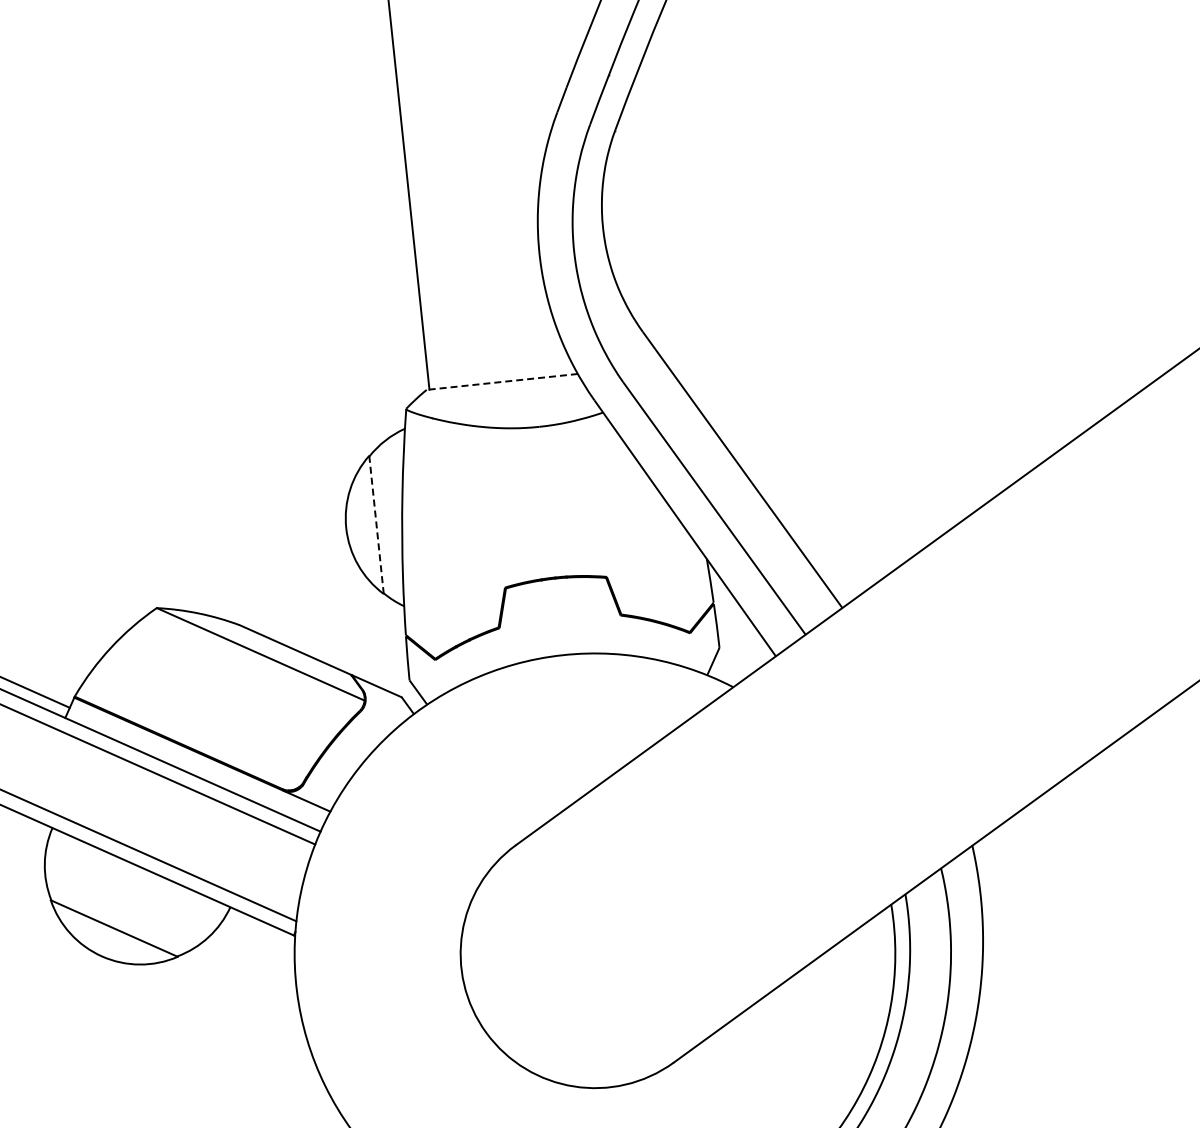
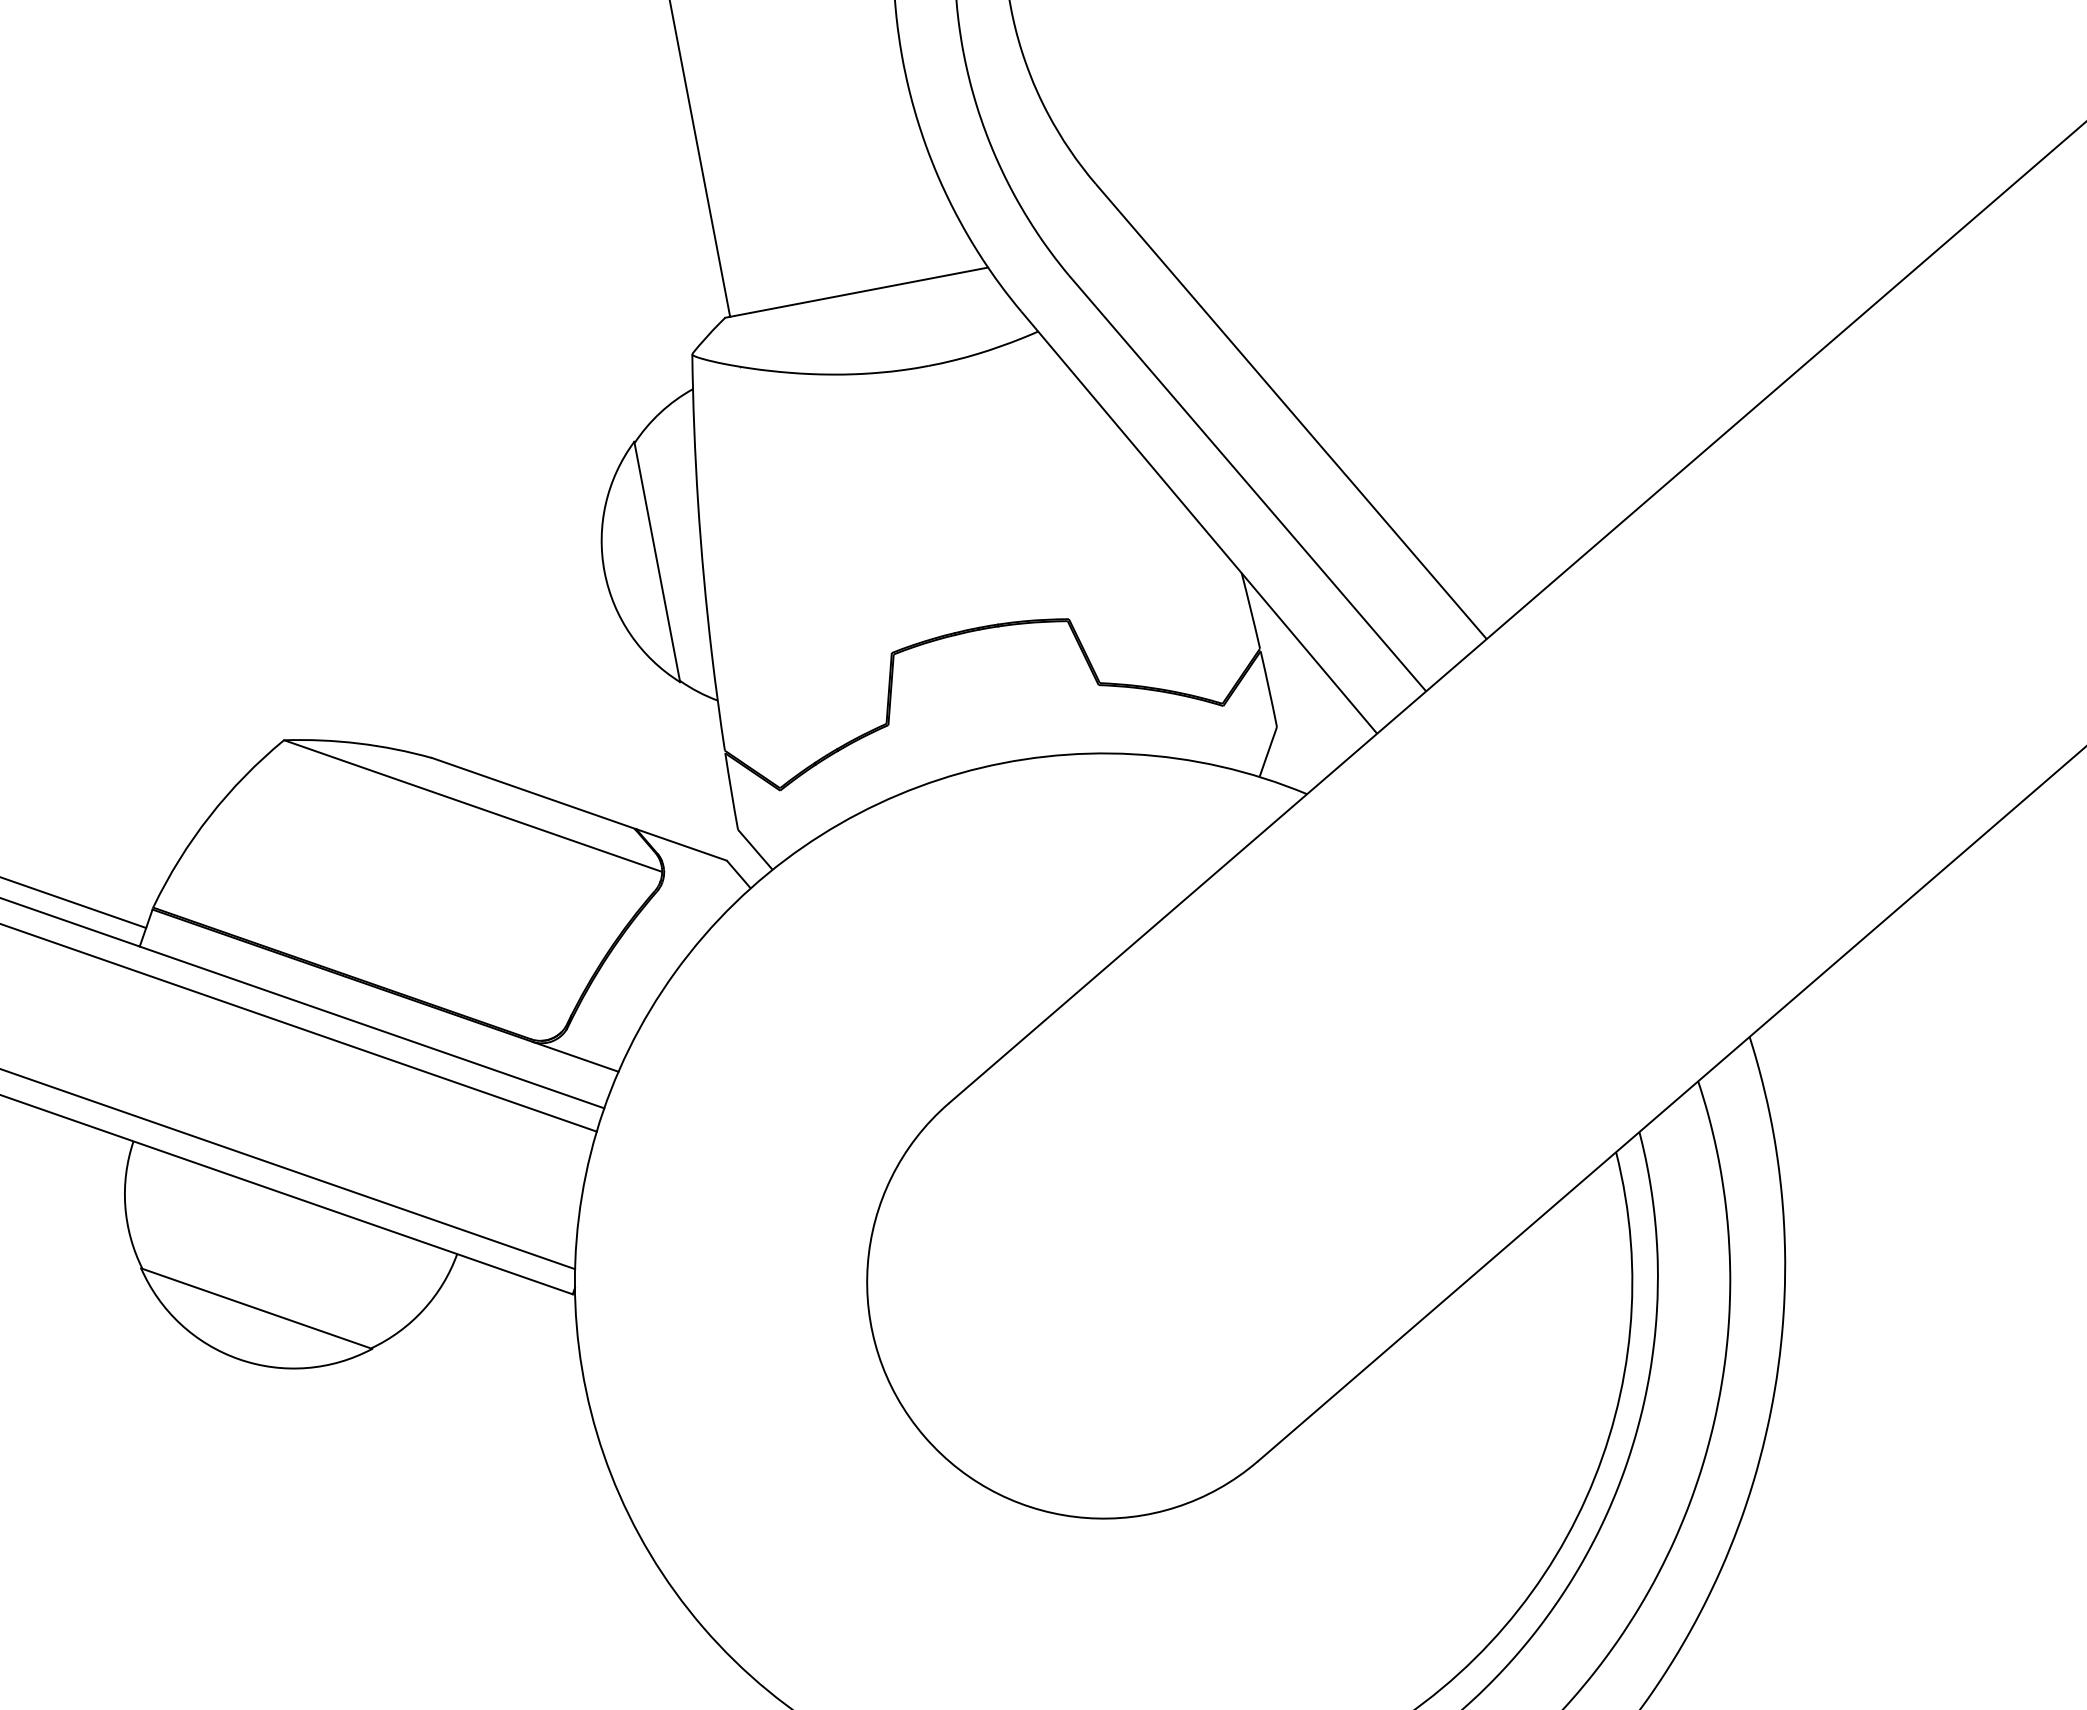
line: (501, 381) -> (855, 292), dashed -> solid
line: (376, 524) -> (657, 561), dashed -> solid

